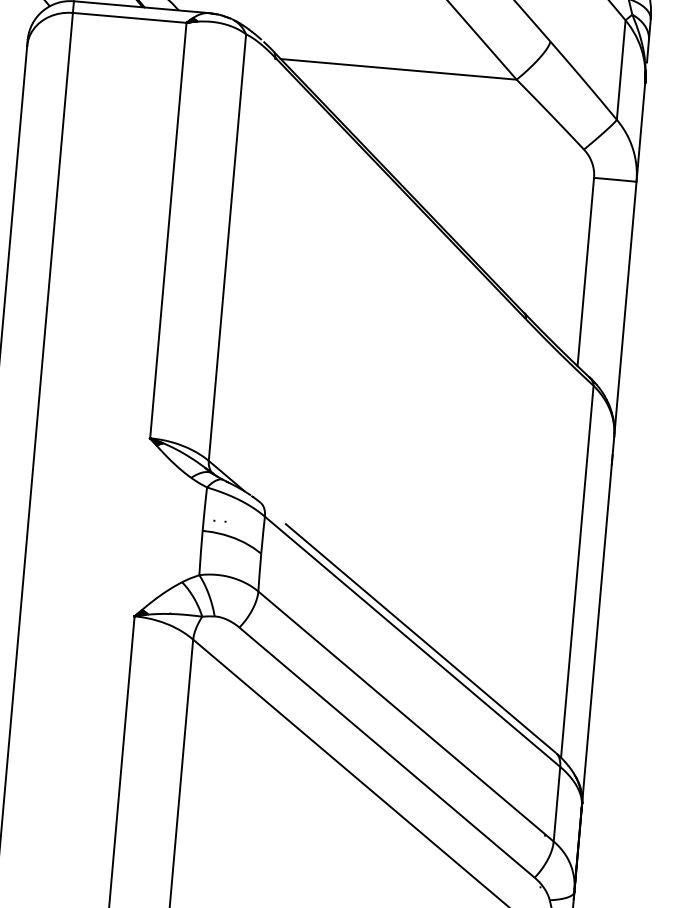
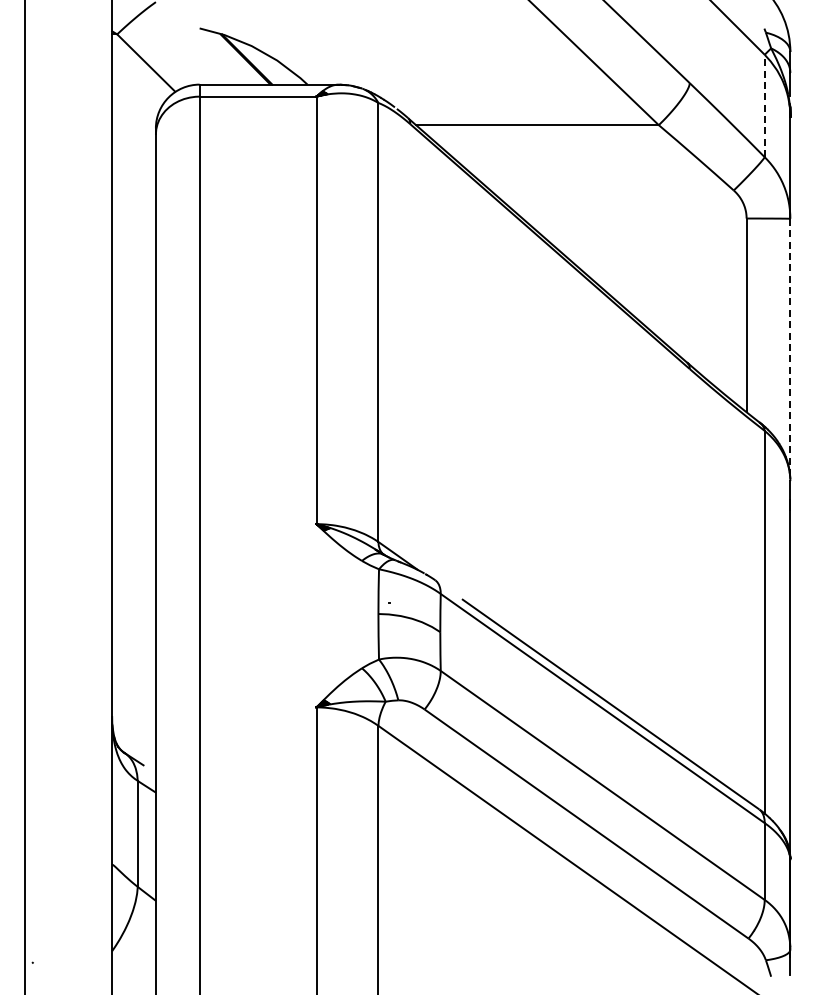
line: (621, 69) -> (764, 105), solid -> dashed
line: (625, 309) -> (790, 350), solid -> dashed

